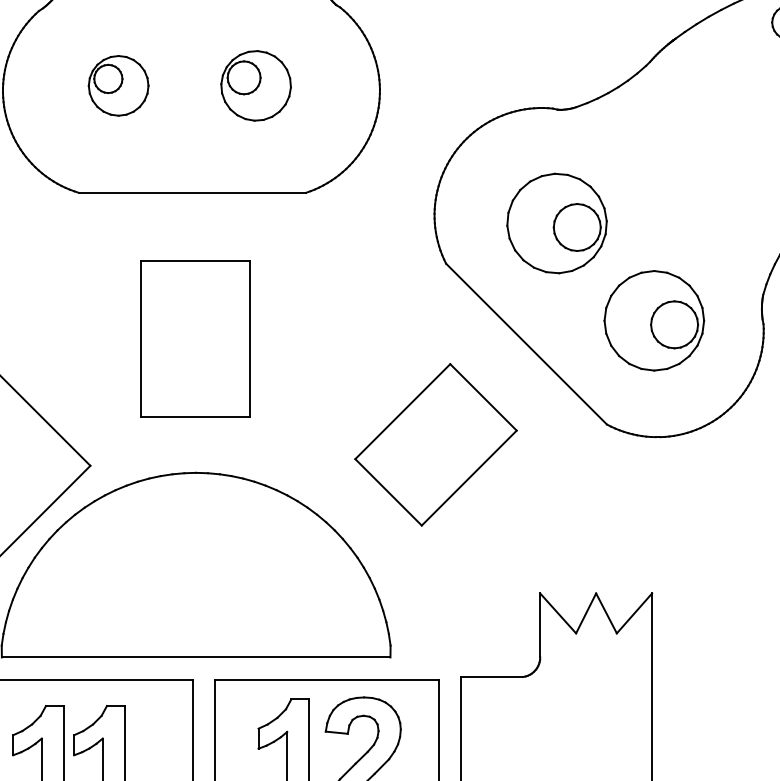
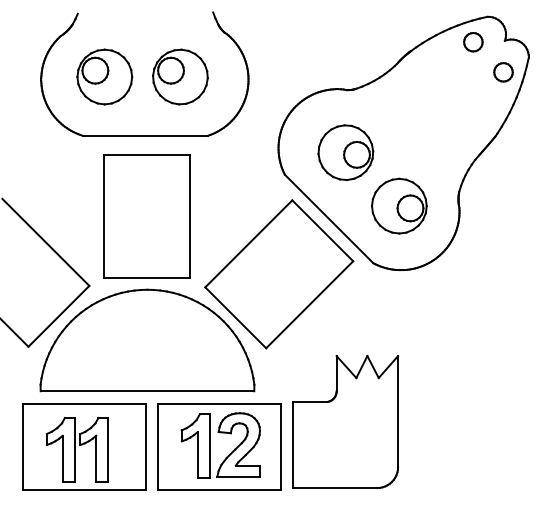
part: (117, 84) -> (104, 76), size x1.67
part: (256, 84) -> (180, 76), size x1.43
part: (194, 339) -> (146, 216), size x1.43
part: (436, 445) -> (279, 274), size x1.67

